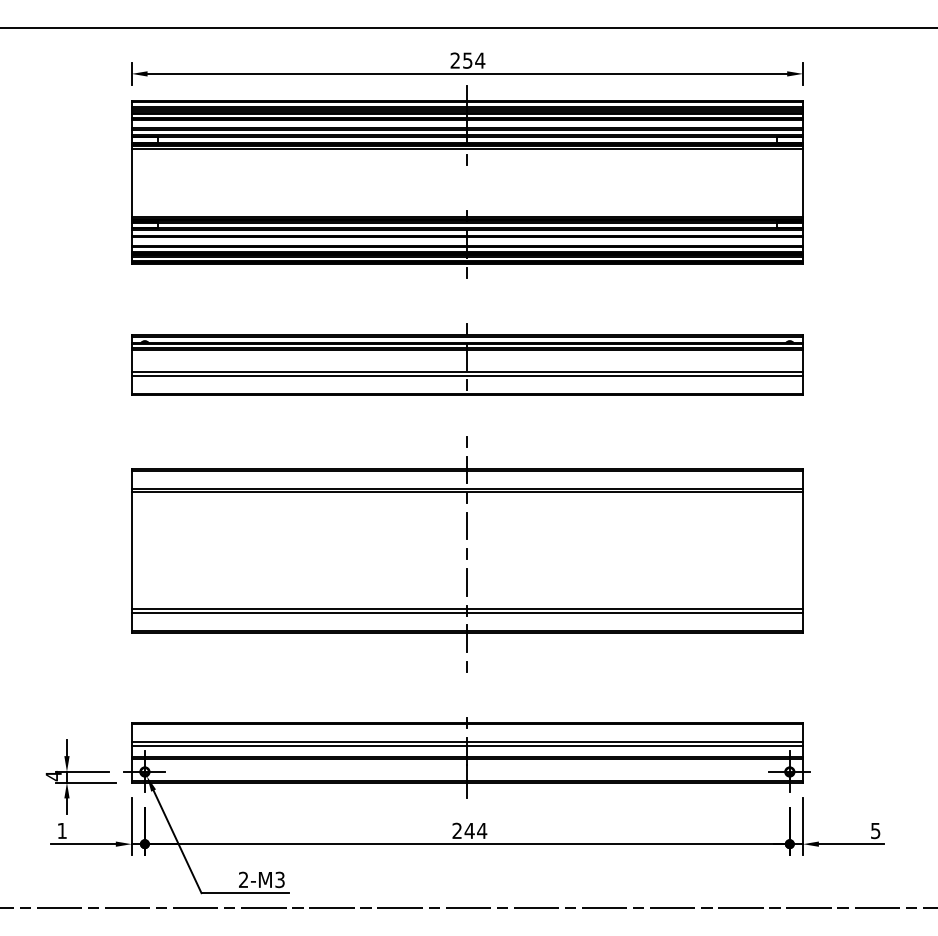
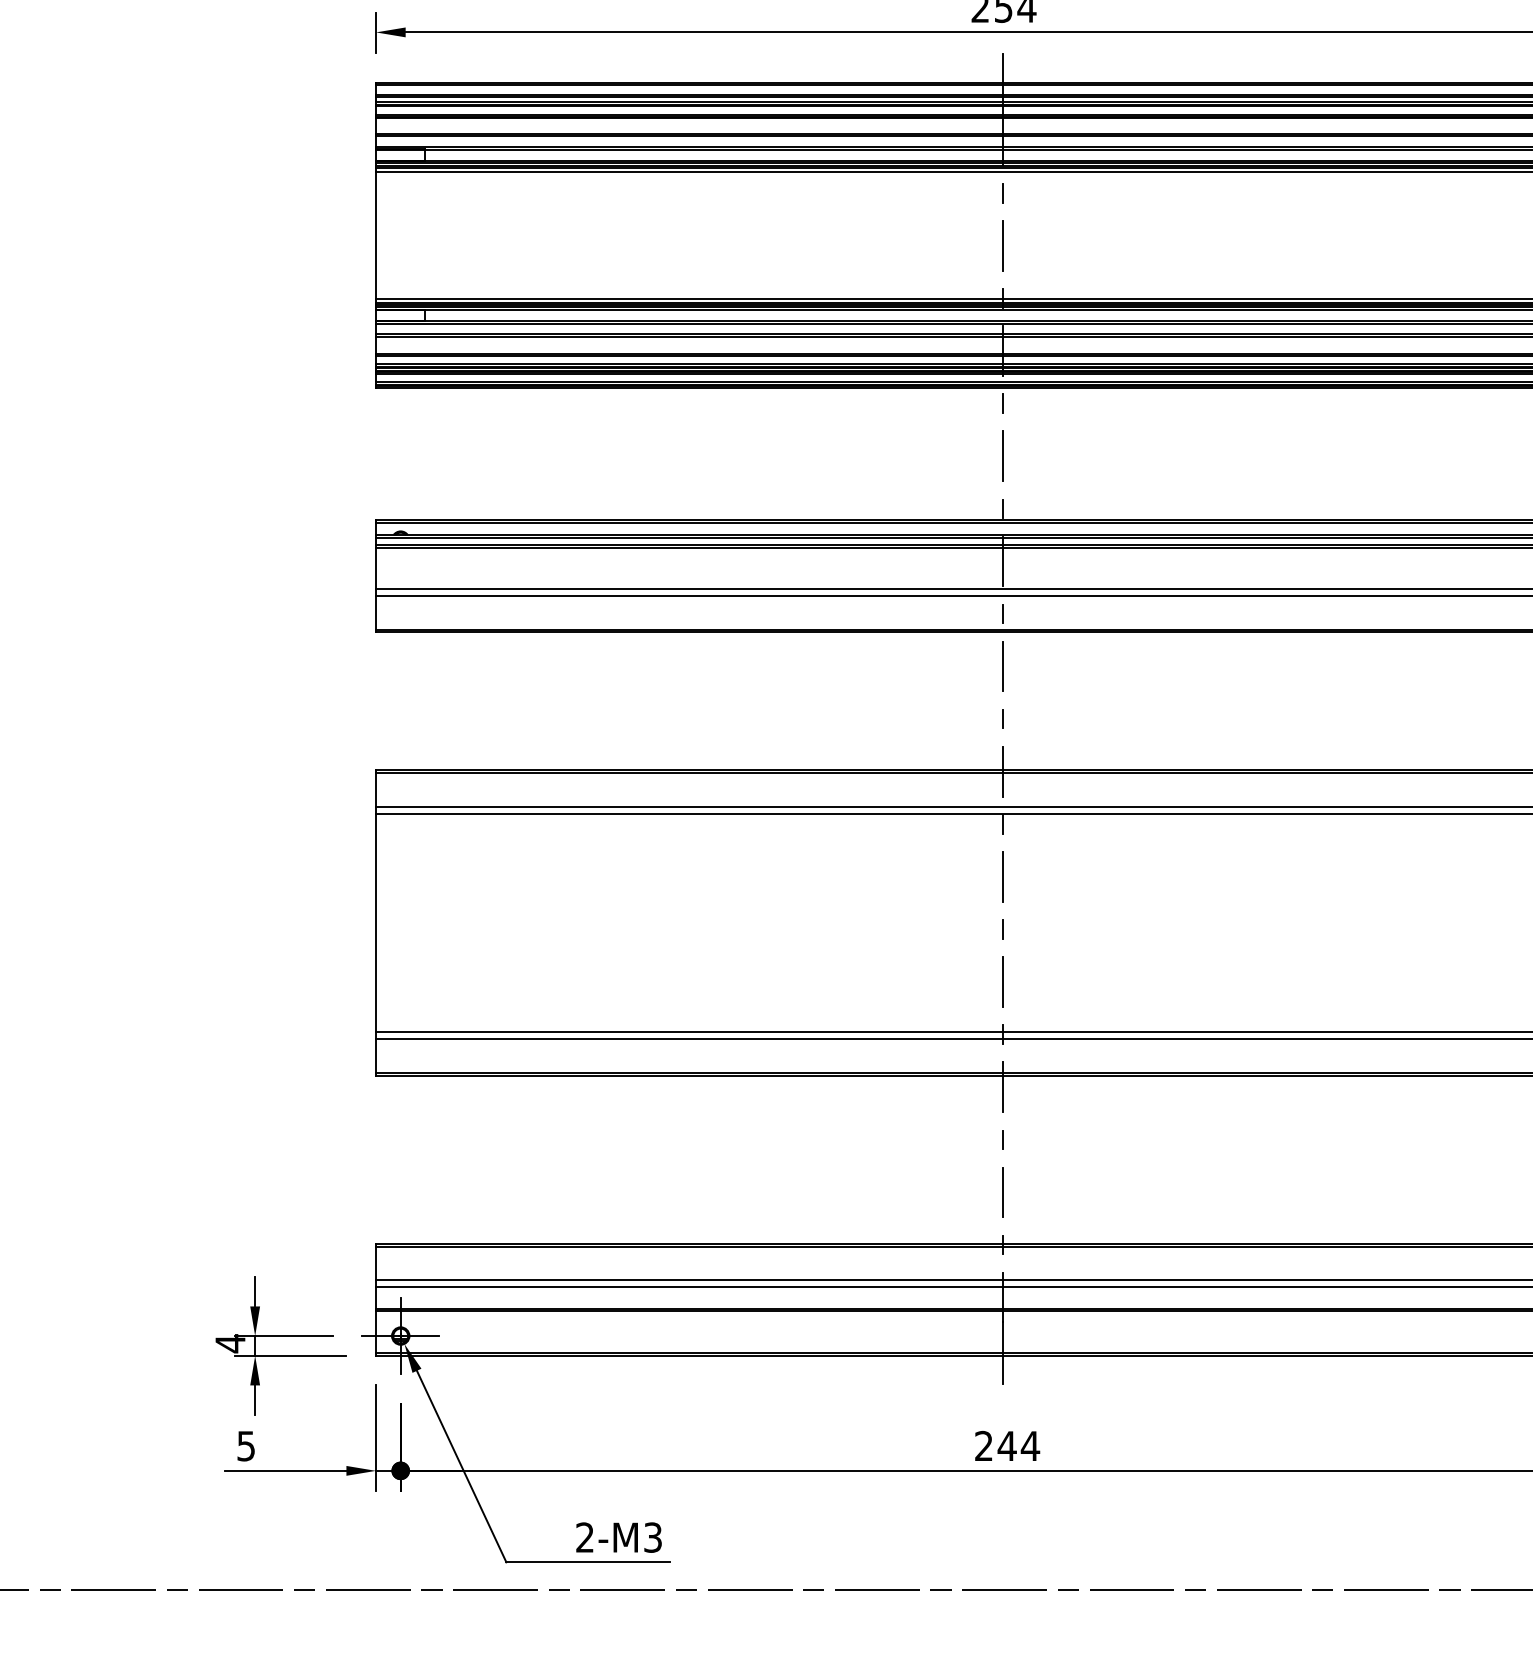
line: (467, 187) -> (1003, 244), added
line: (467, 300) -> (1003, 455), added
line: (467, 413) -> (1003, 666), added
line: (467, 694) -> (1003, 1191), added
text: (61, 831) -> (244, 1447), 1 -> 5

